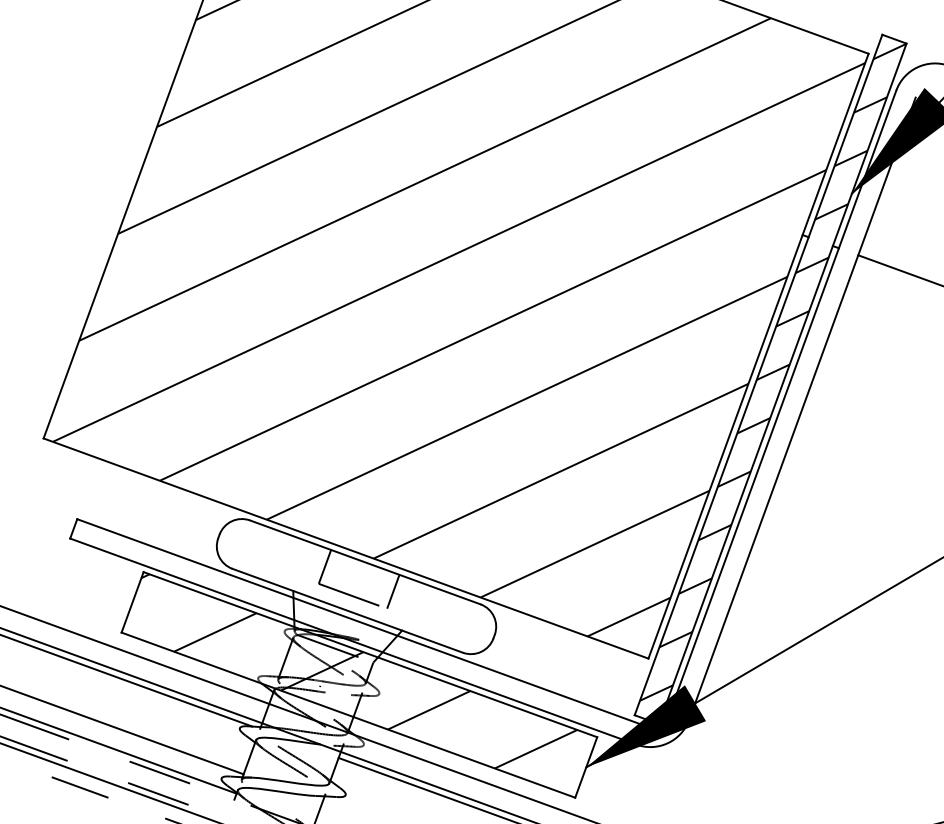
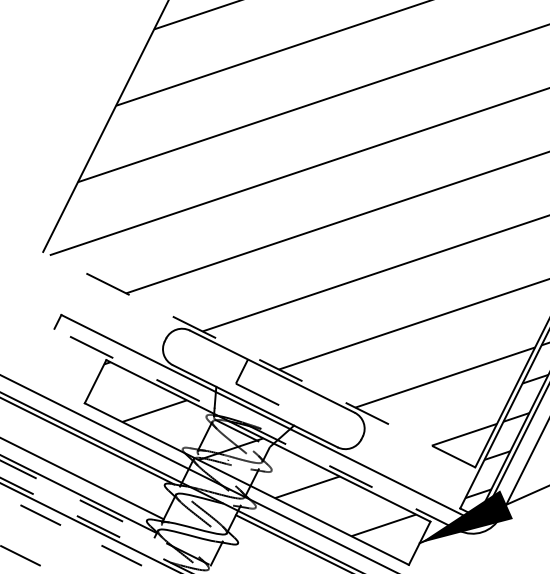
line: (346, 548) -> (259, 359), solid -> dashed
line: (393, 591) -> (290, 395), removed
line: (352, 641) -> (256, 429), solid -> dashed

